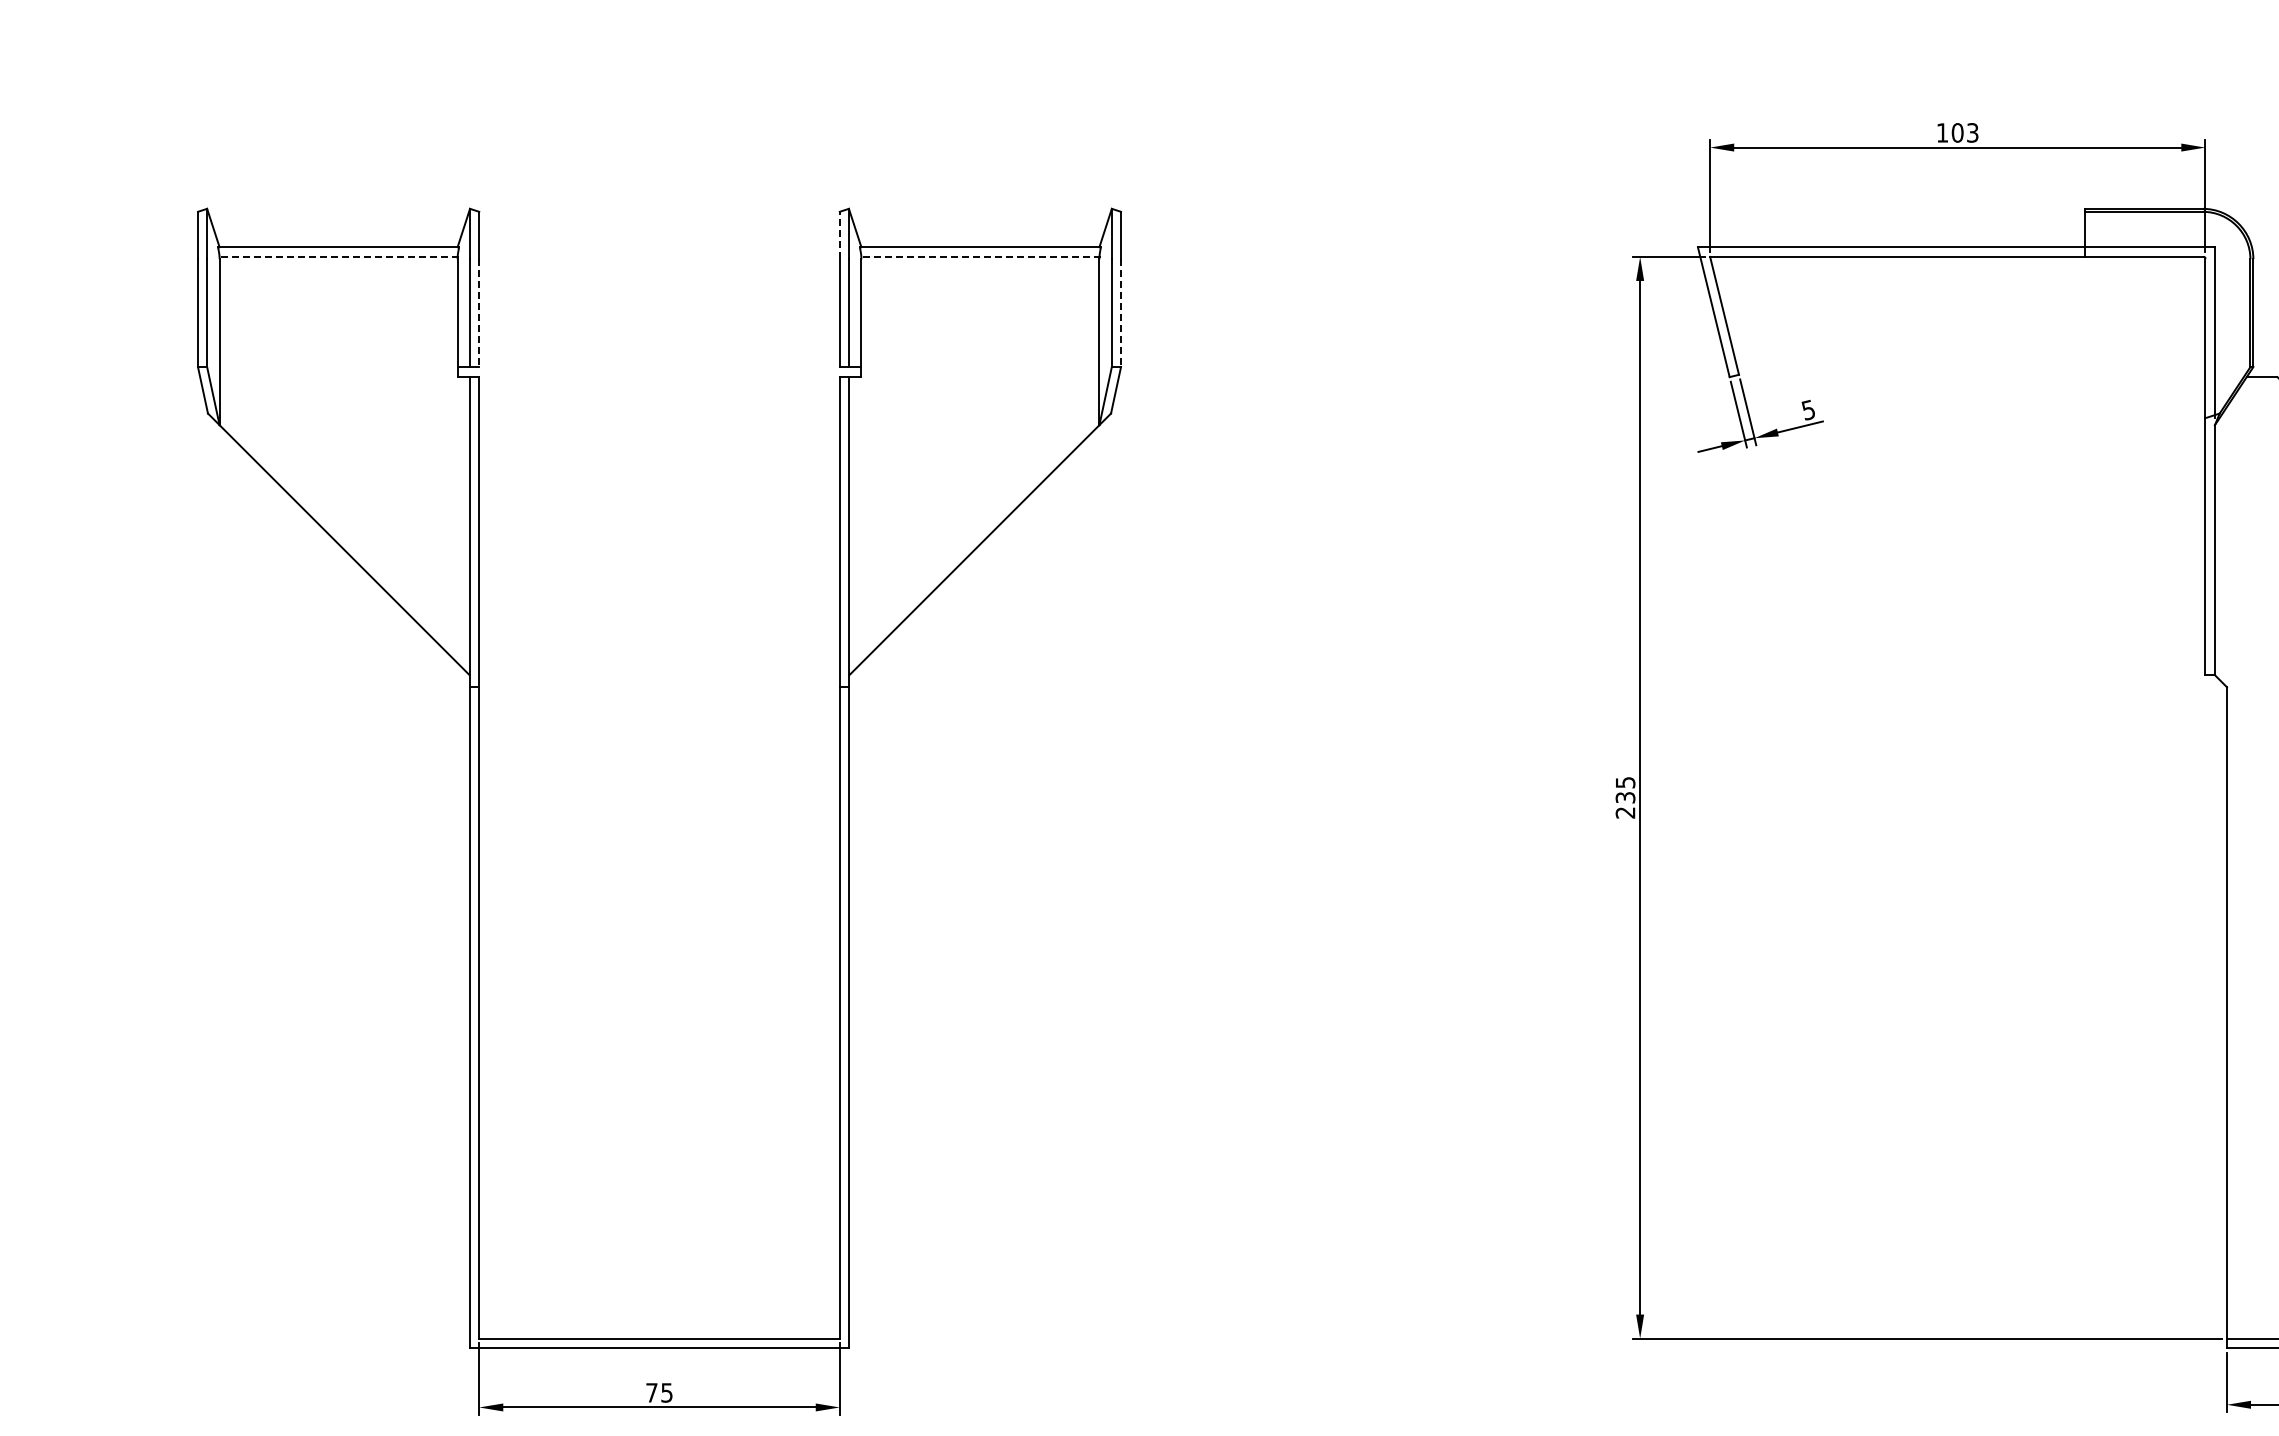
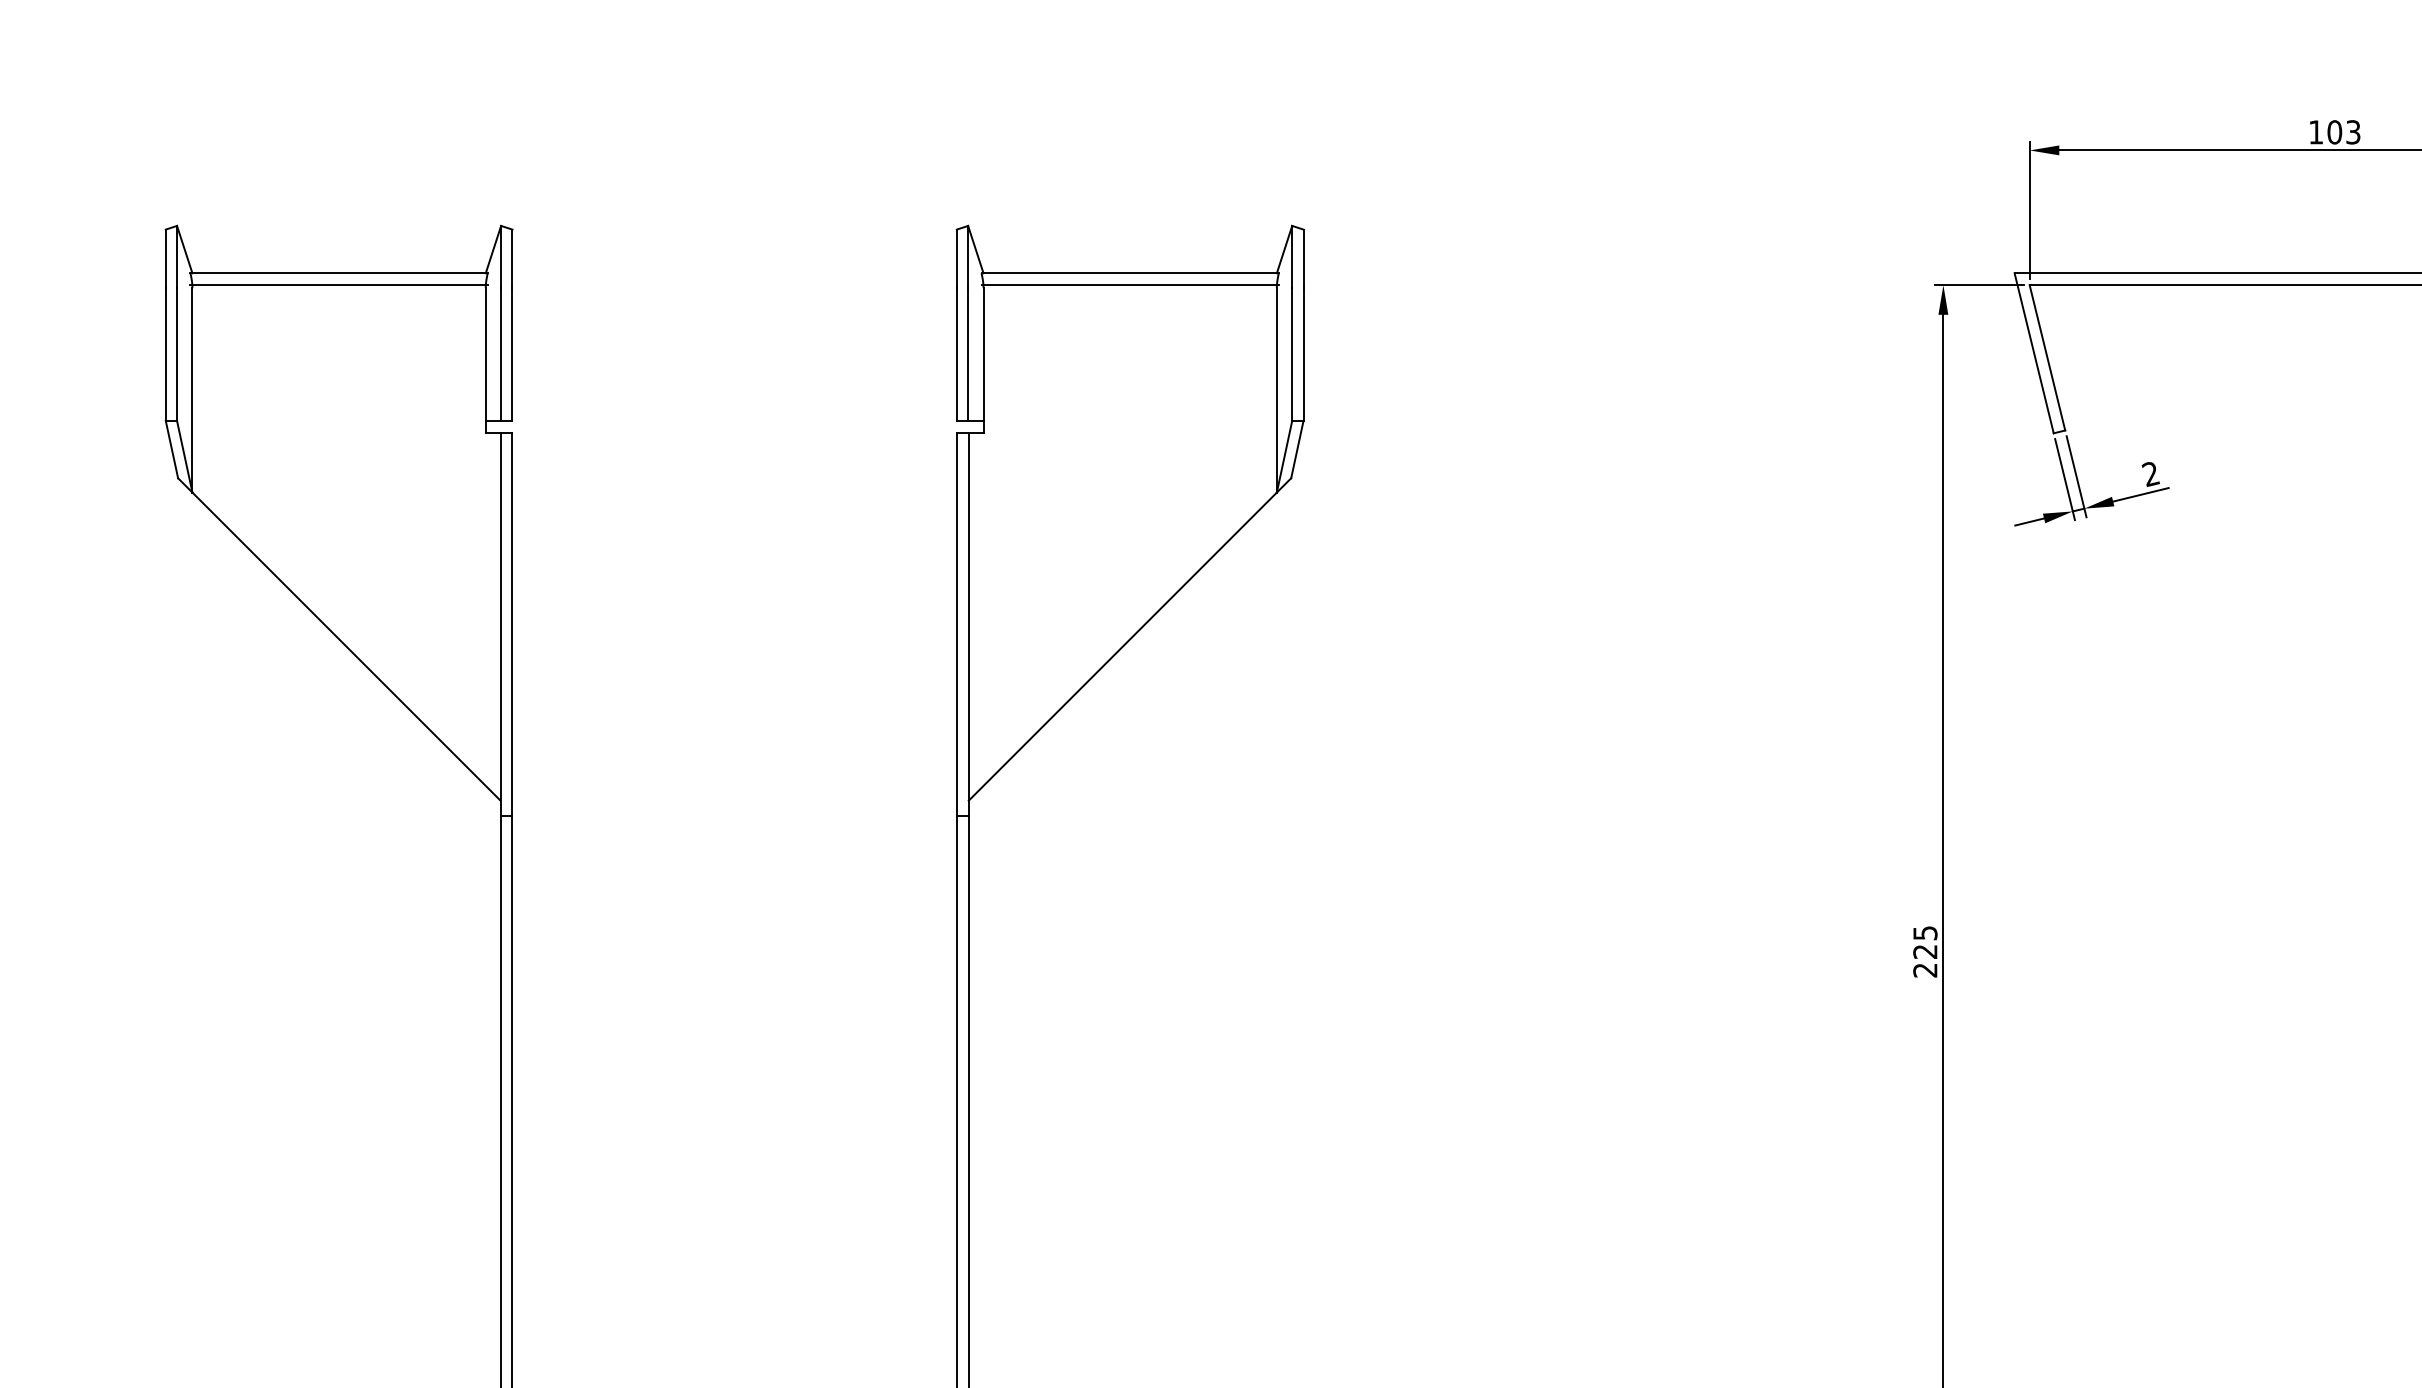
line: (839, 235) -> (956, 258), dashed -> solid
line: (338, 256) -> (338, 284), dashed -> solid
line: (980, 256) -> (1130, 284), dashed -> solid
line: (479, 313) -> (512, 354), dashed -> solid
line: (1121, 313) -> (1304, 354), dashed -> solid
text: (1808, 409) -> (2150, 473), 5 -> 2
text: (1625, 797) -> (1925, 951), 235 -> 225

